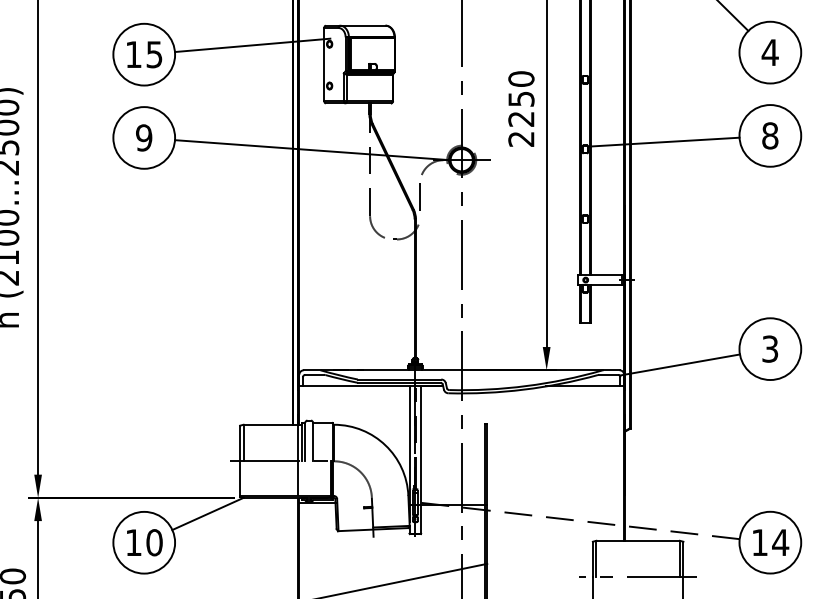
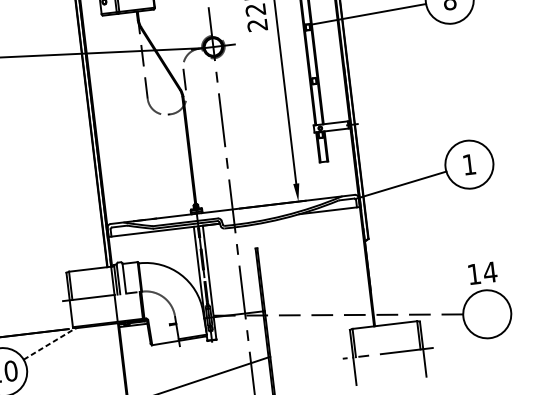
text: (770, 348) -> (469, 164), 3 -> 1
line: (208, 513) -> (50, 343), solid -> dashed
text: (771, 542) -> (483, 273), moved

